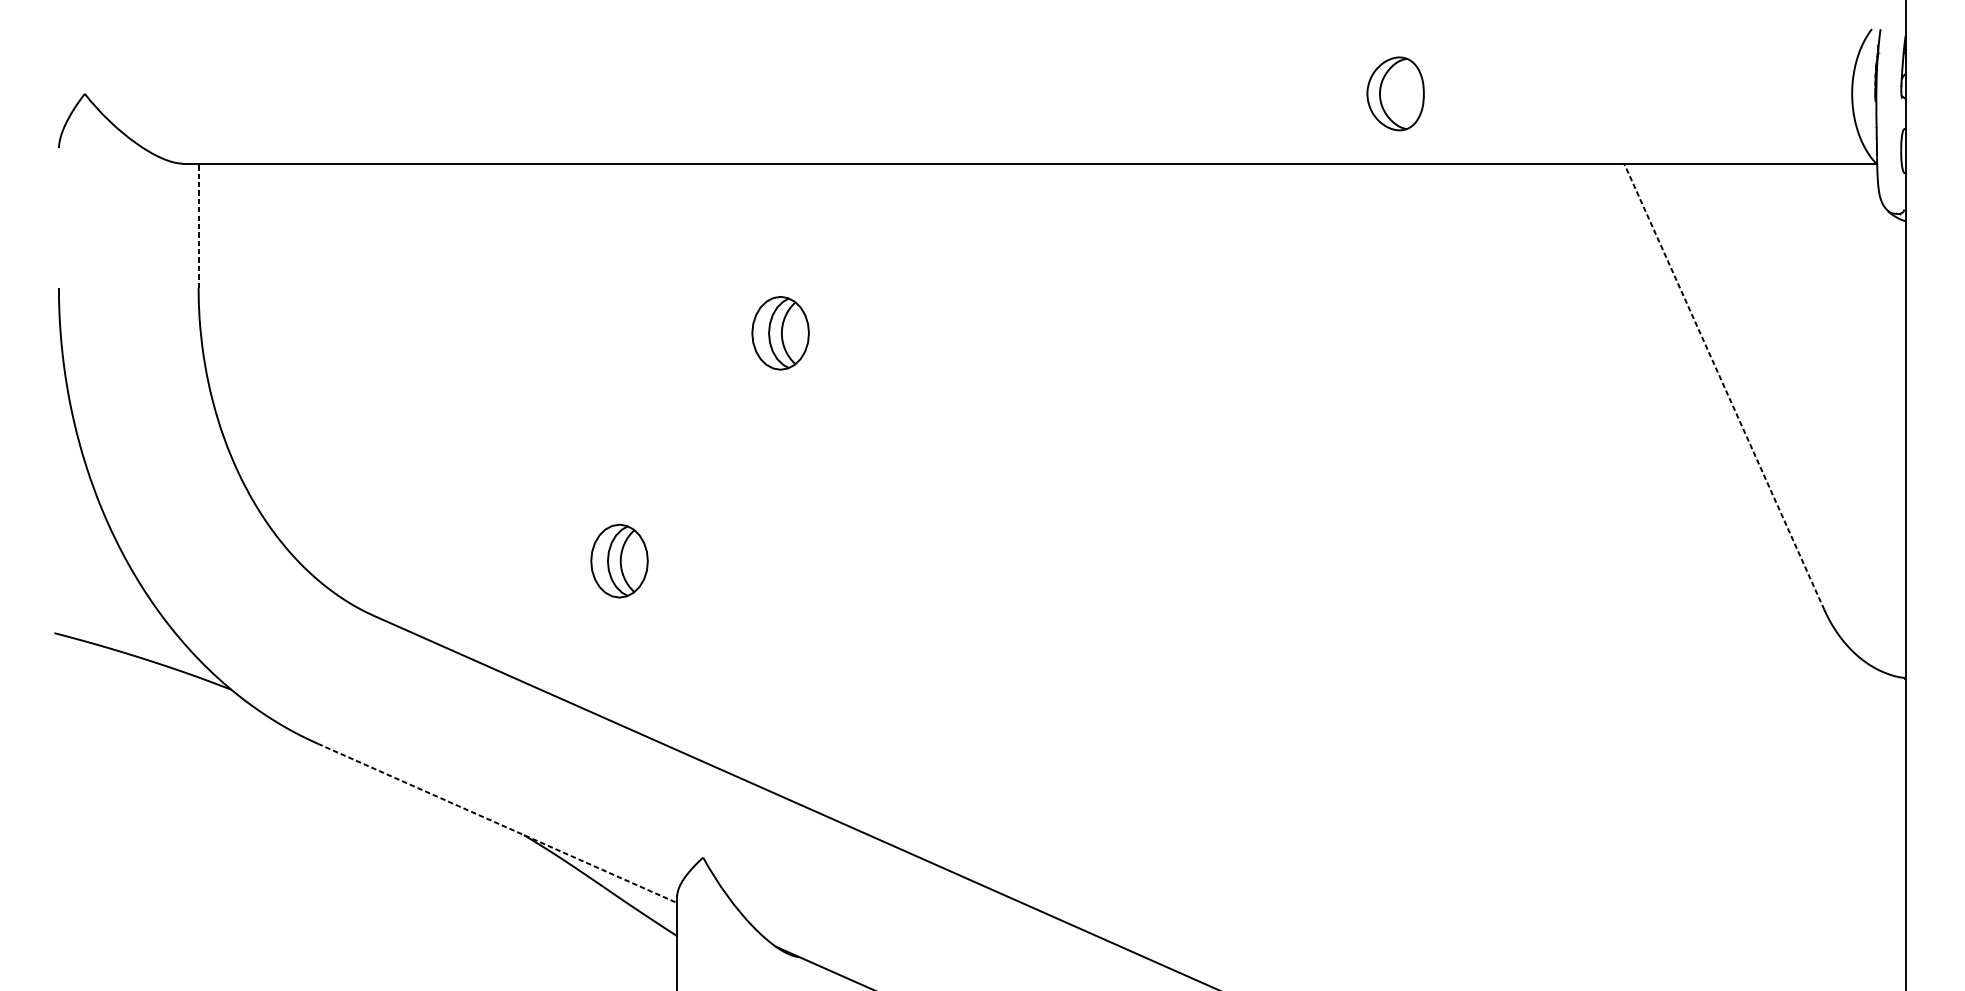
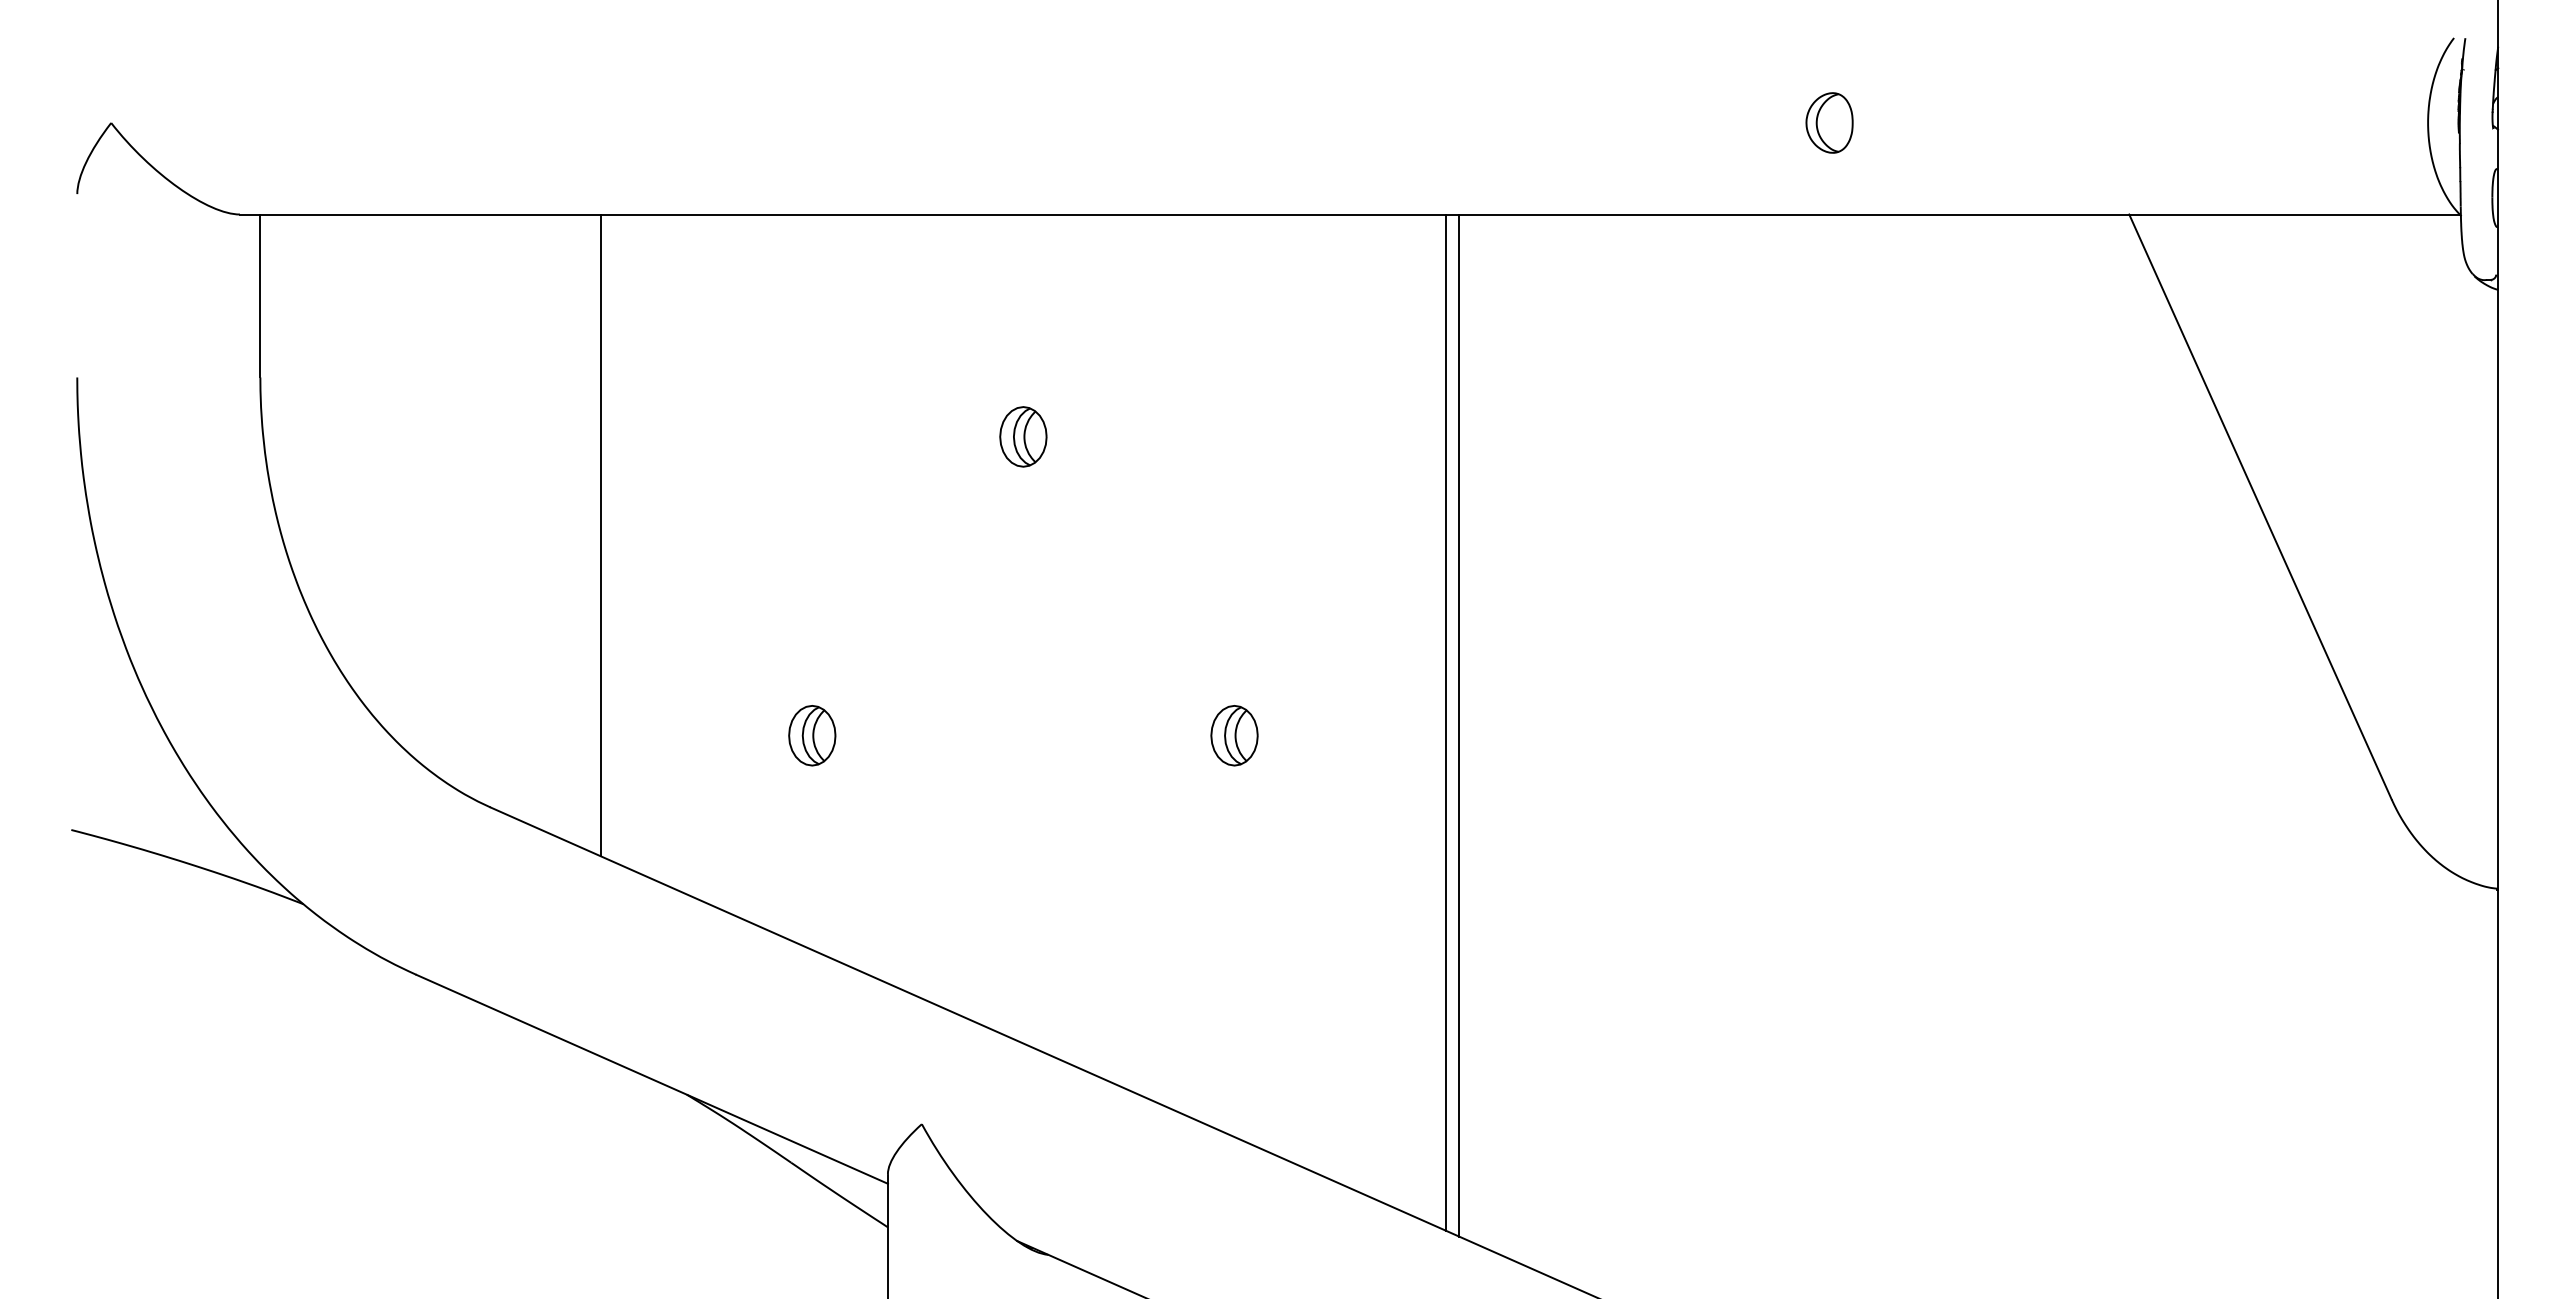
part: (1395, 93) -> (1829, 122), size x0.62
line: (198, 225) -> (260, 295), dashed -> solid
part: (780, 333) -> (1023, 436), size x0.62
line: (1724, 386) -> (2260, 506), dashed -> solid
line: (458, 408) -> (601, 535), added
line: (1102, 551) -> (1445, 722), added
line: (1113, 553) -> (1459, 725), added
part: (619, 561) -> (812, 735), size x0.62
part: (941, 561) -> (1234, 735), added
line: (497, 823) -> (652, 1079), dashed -> solid

